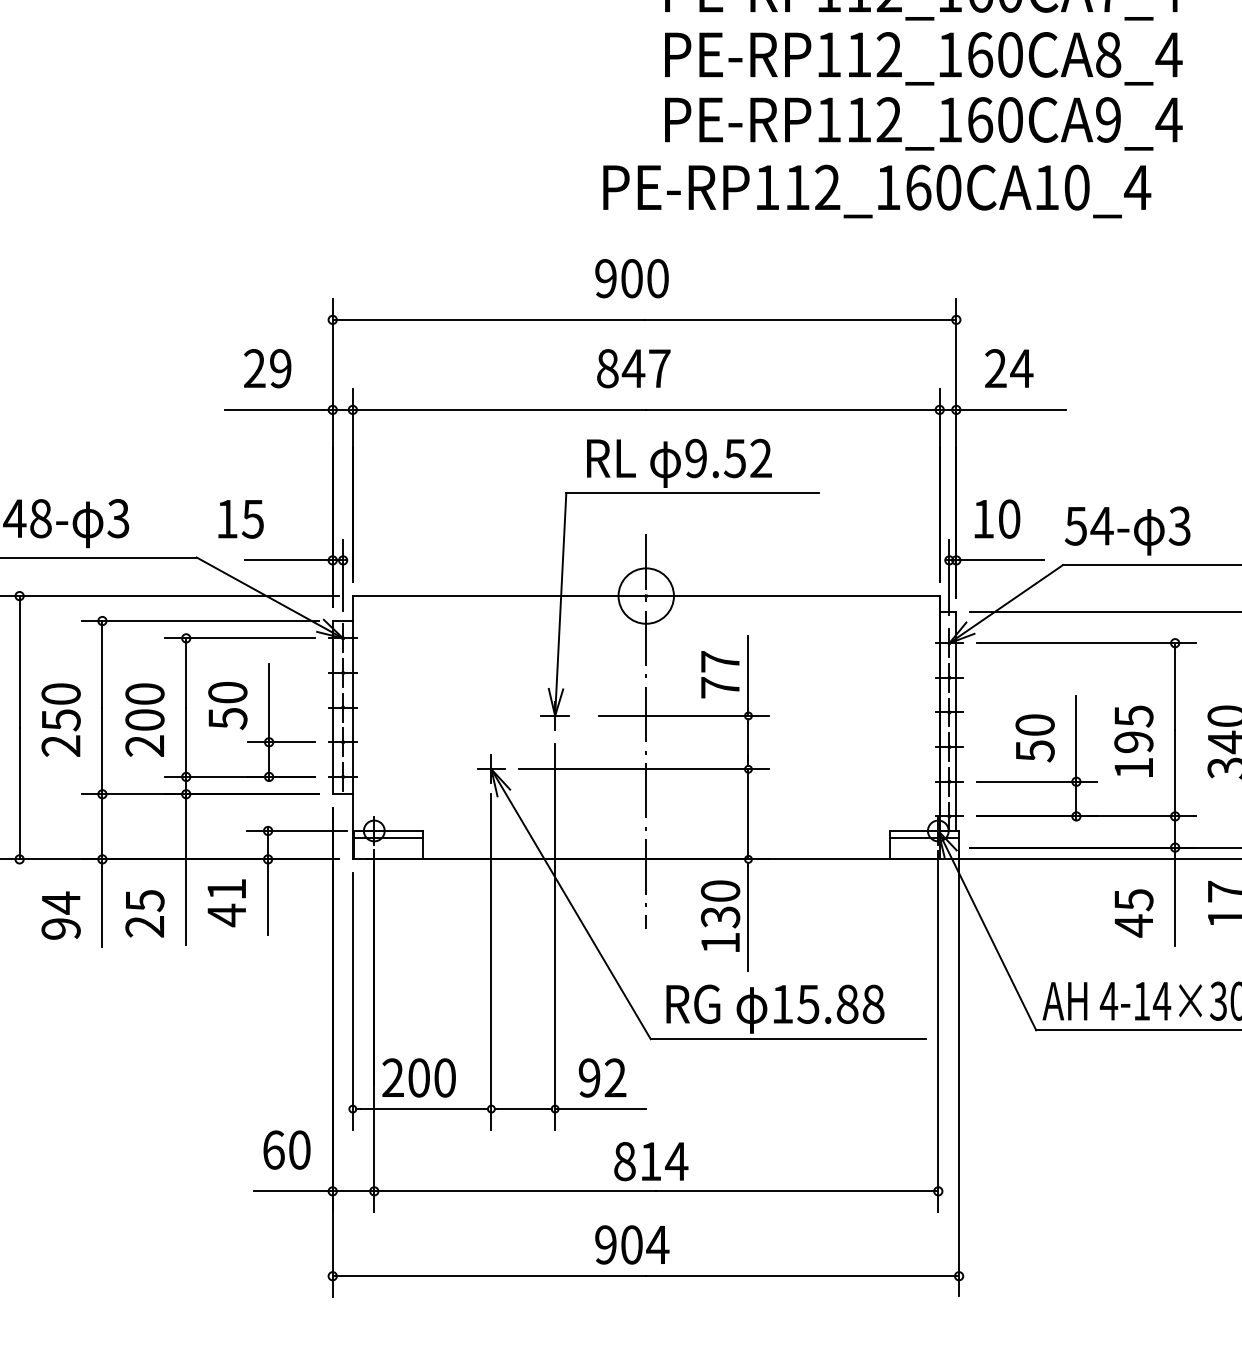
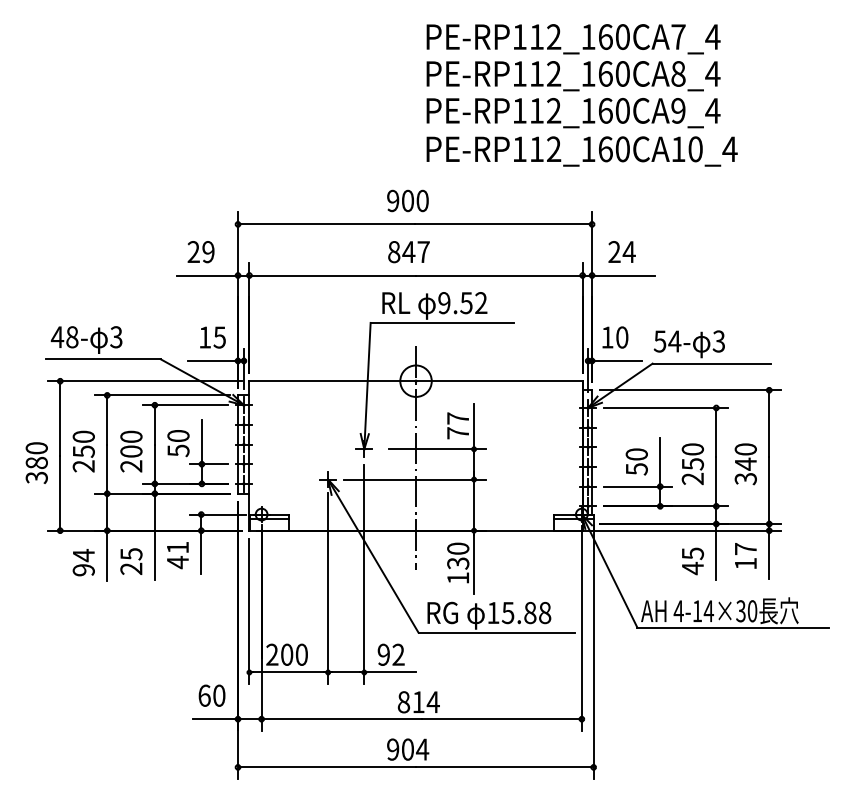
text: (876, 191) -> (581, 151), moved
text: (240, 519) -> (212, 337), moved
text: (1133, 742) -> (692, 464), 195 -> 250

